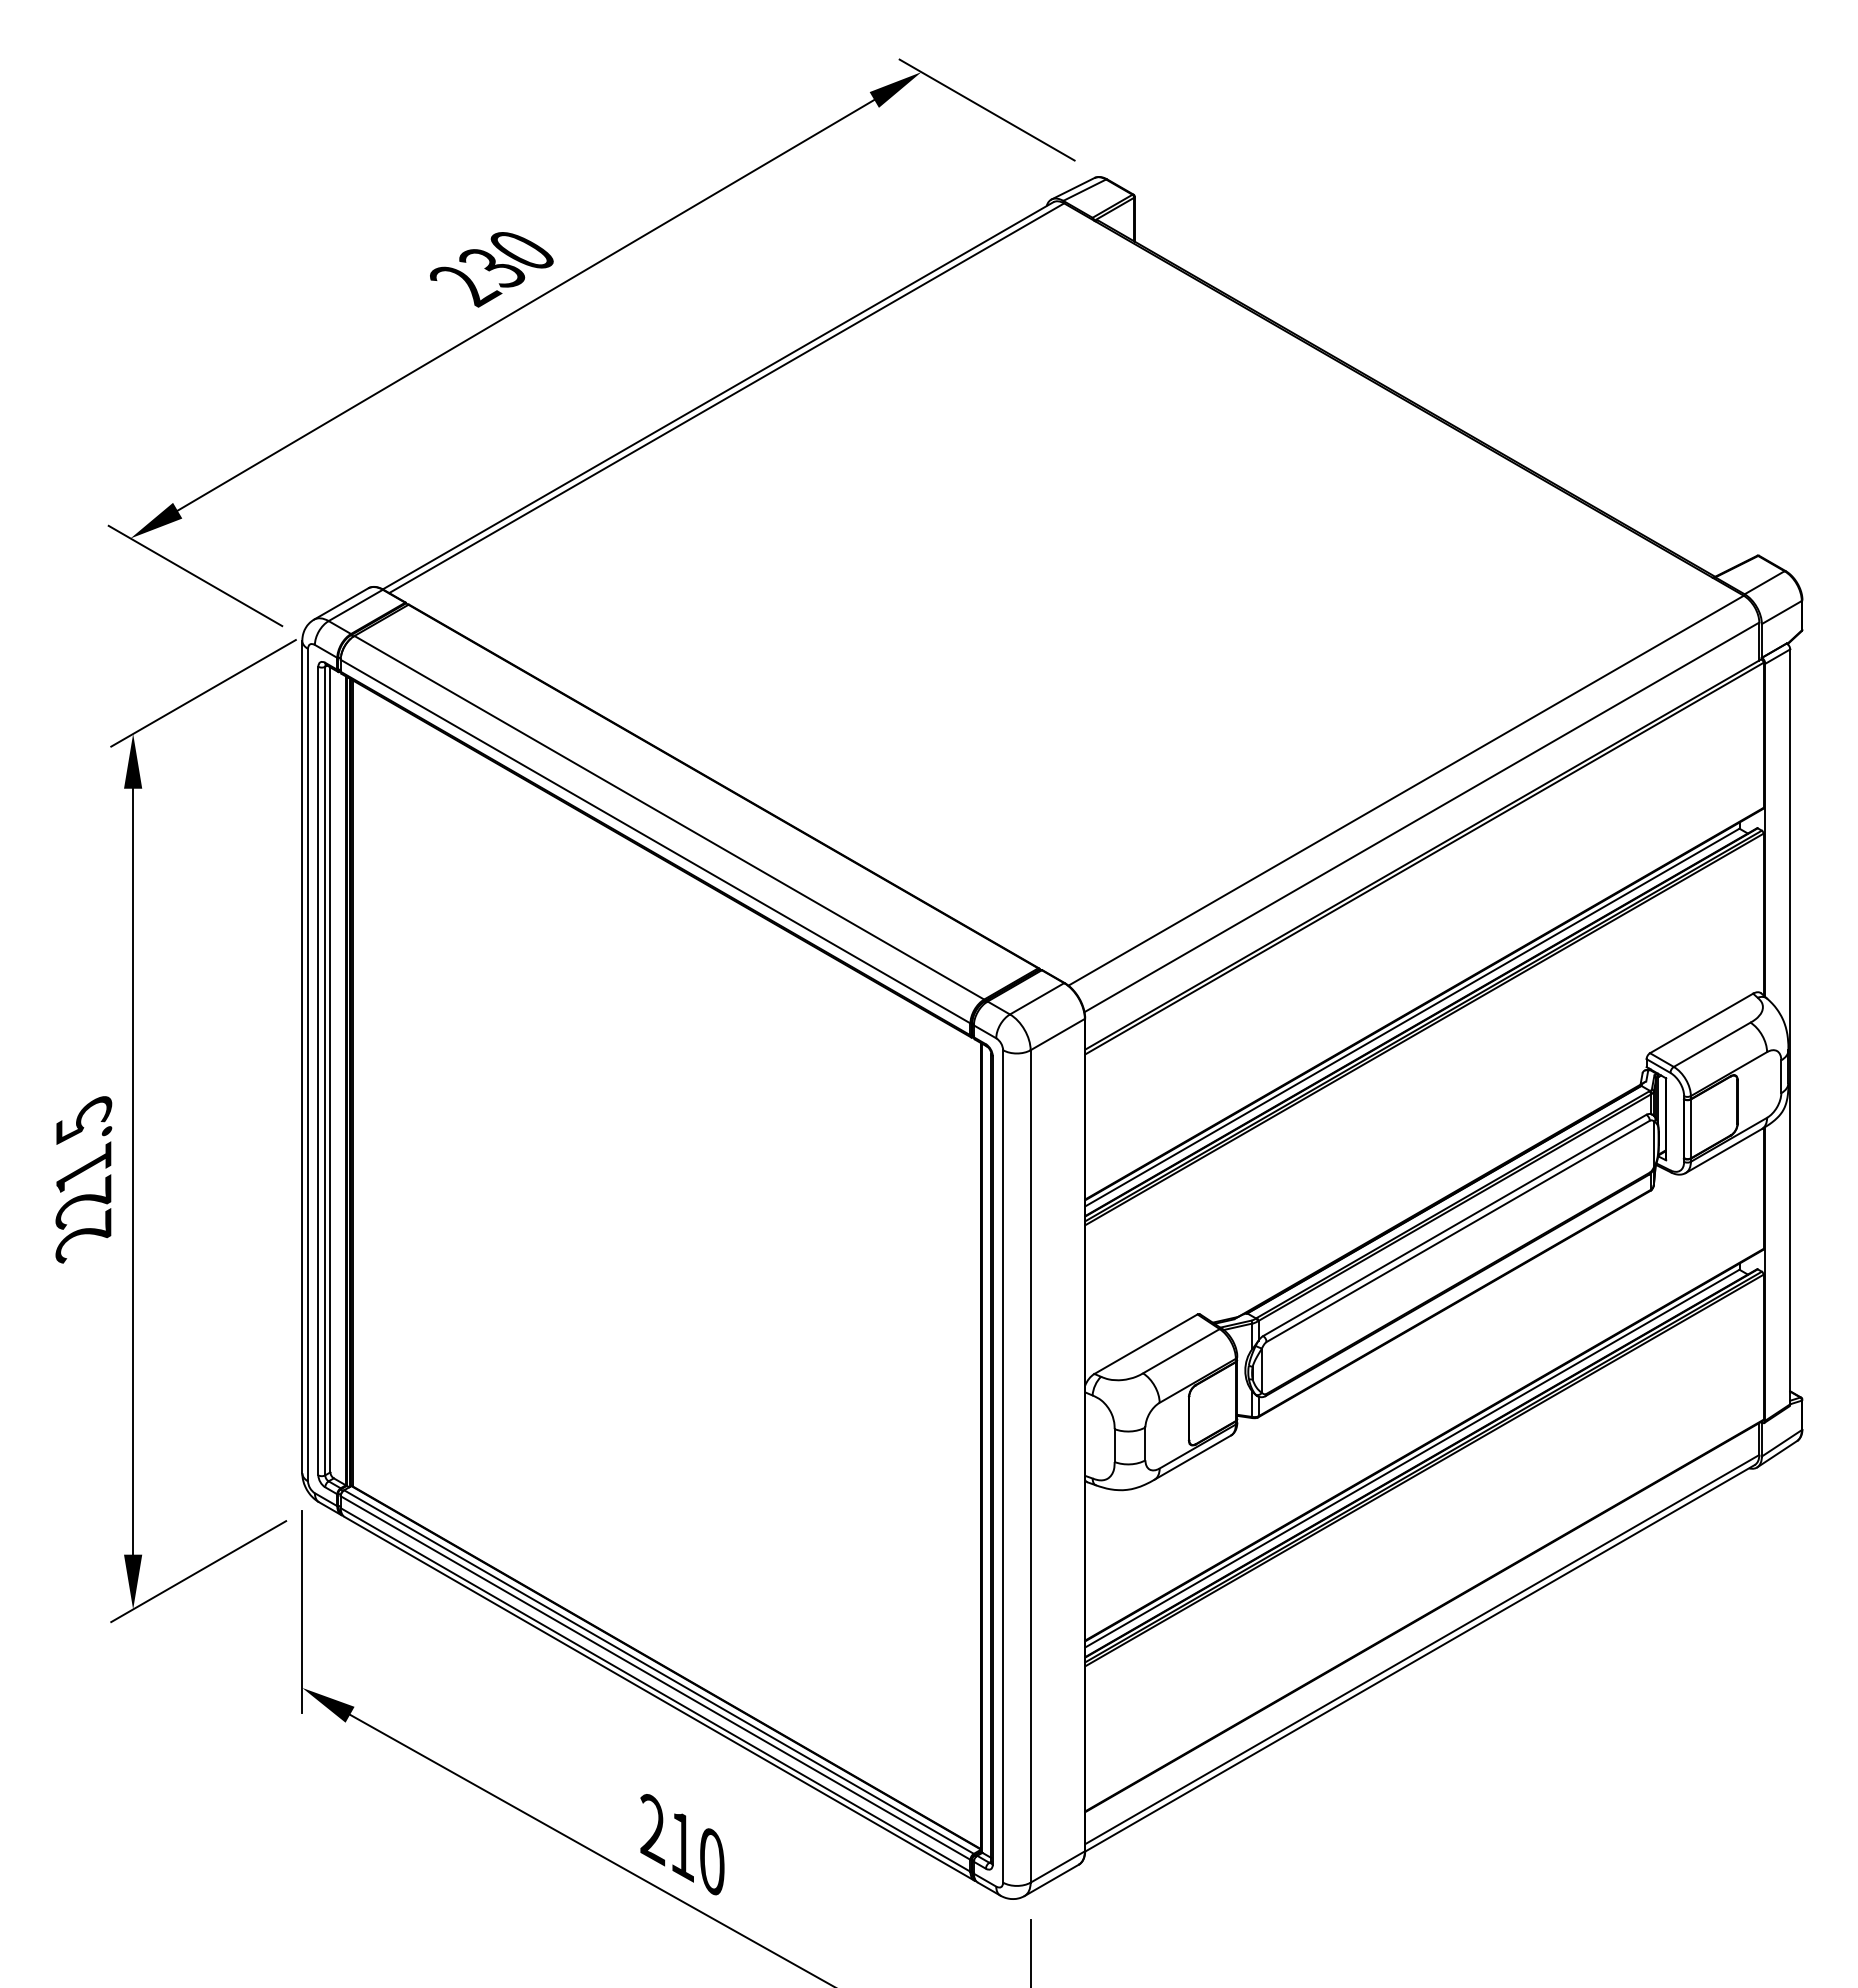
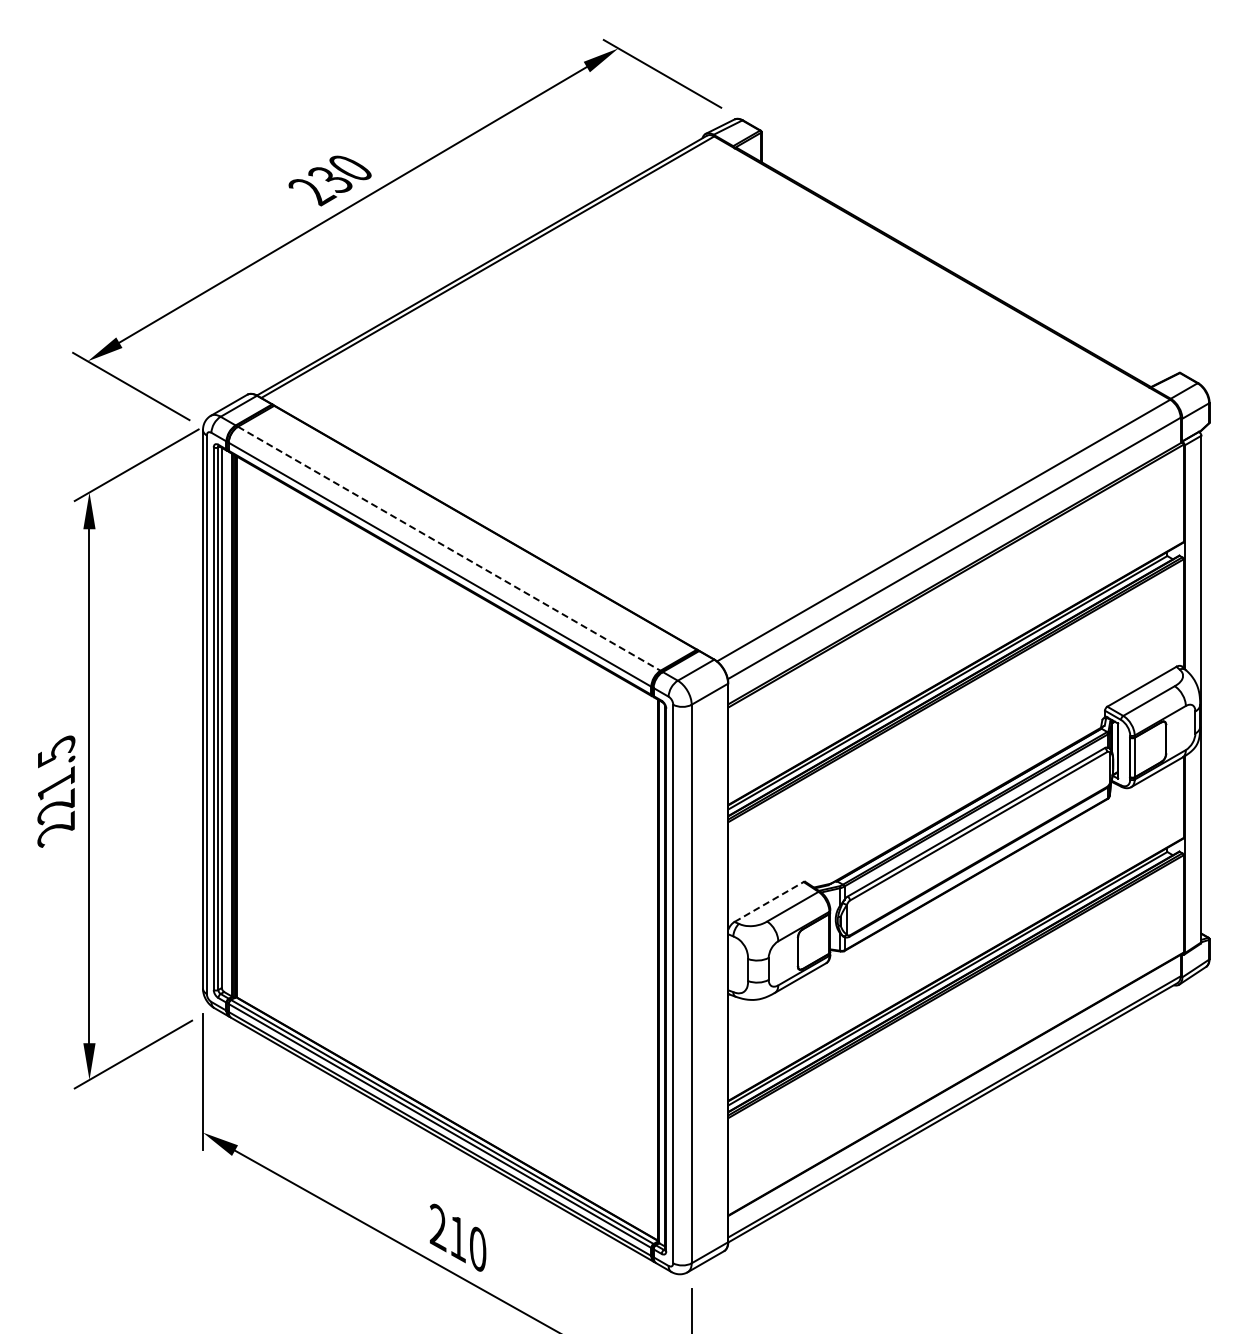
line: (669, 817) -> (449, 548), solid -> dashed
line: (1146, 1344) -> (769, 902), solid -> dashed

